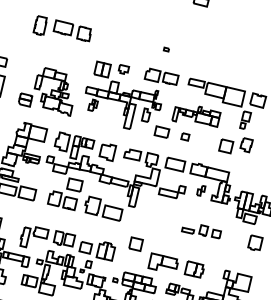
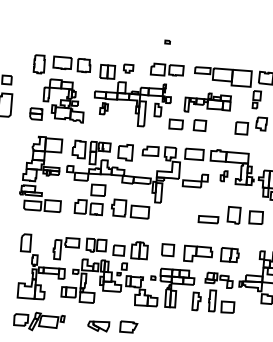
part: (62, 29) -> (61, 64), moved
part: (184, 136) -> (199, 125), size x1.67
part: (201, 229) -> (230, 214), size x1.67
part: (136, 244) -> (168, 250), moved

